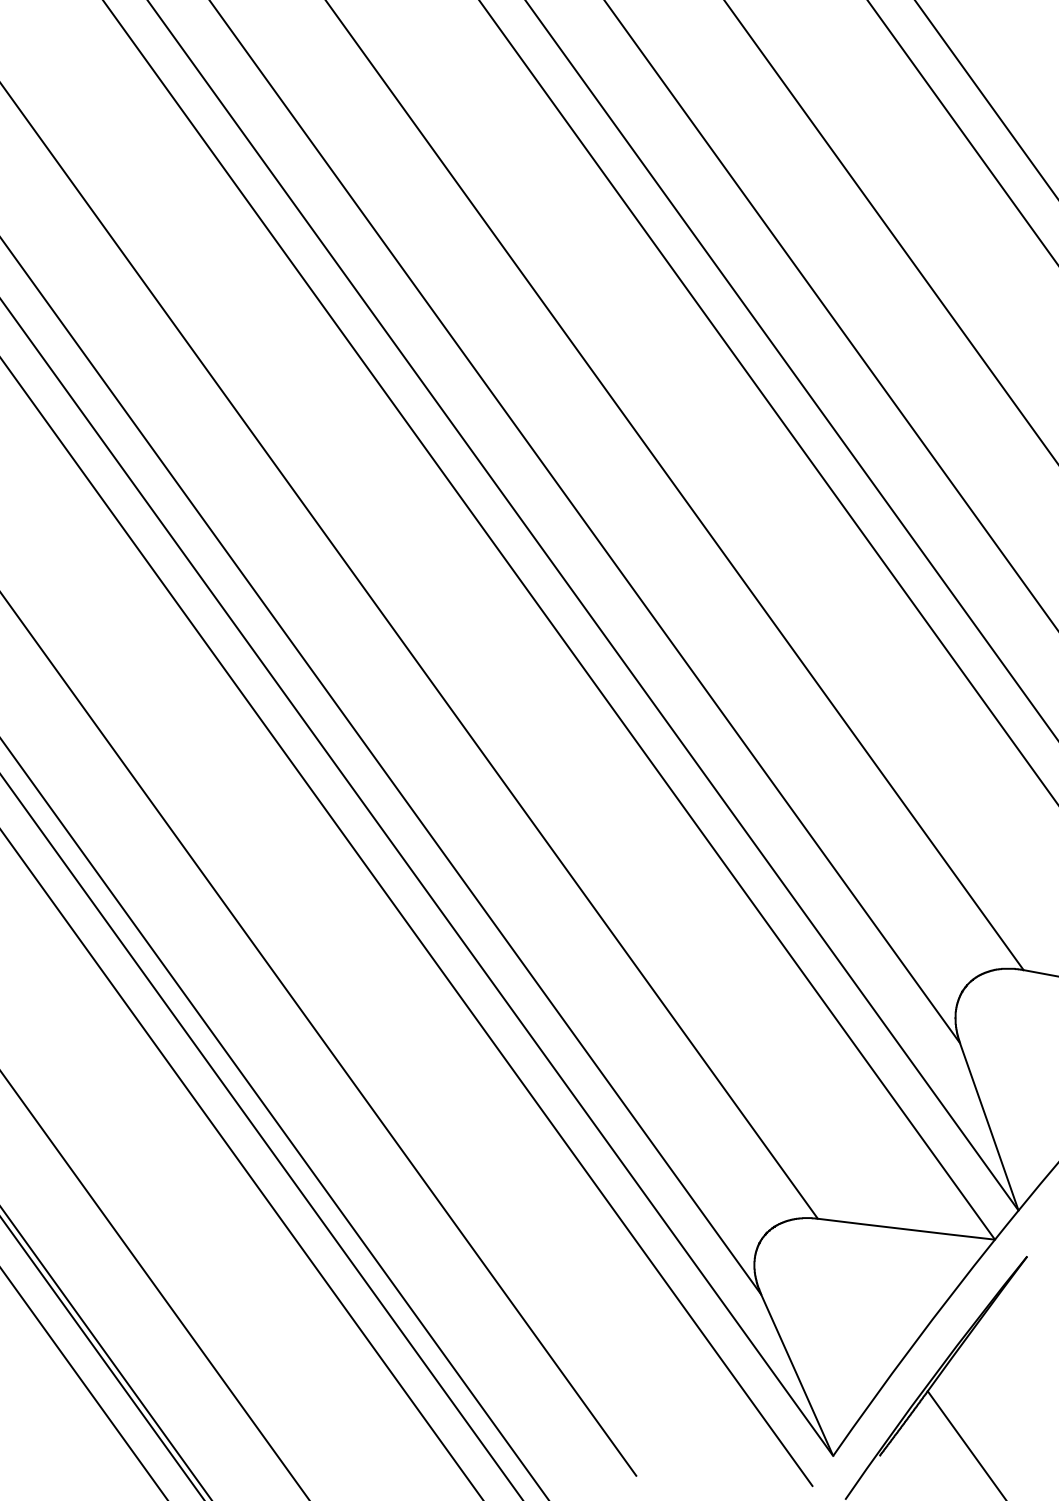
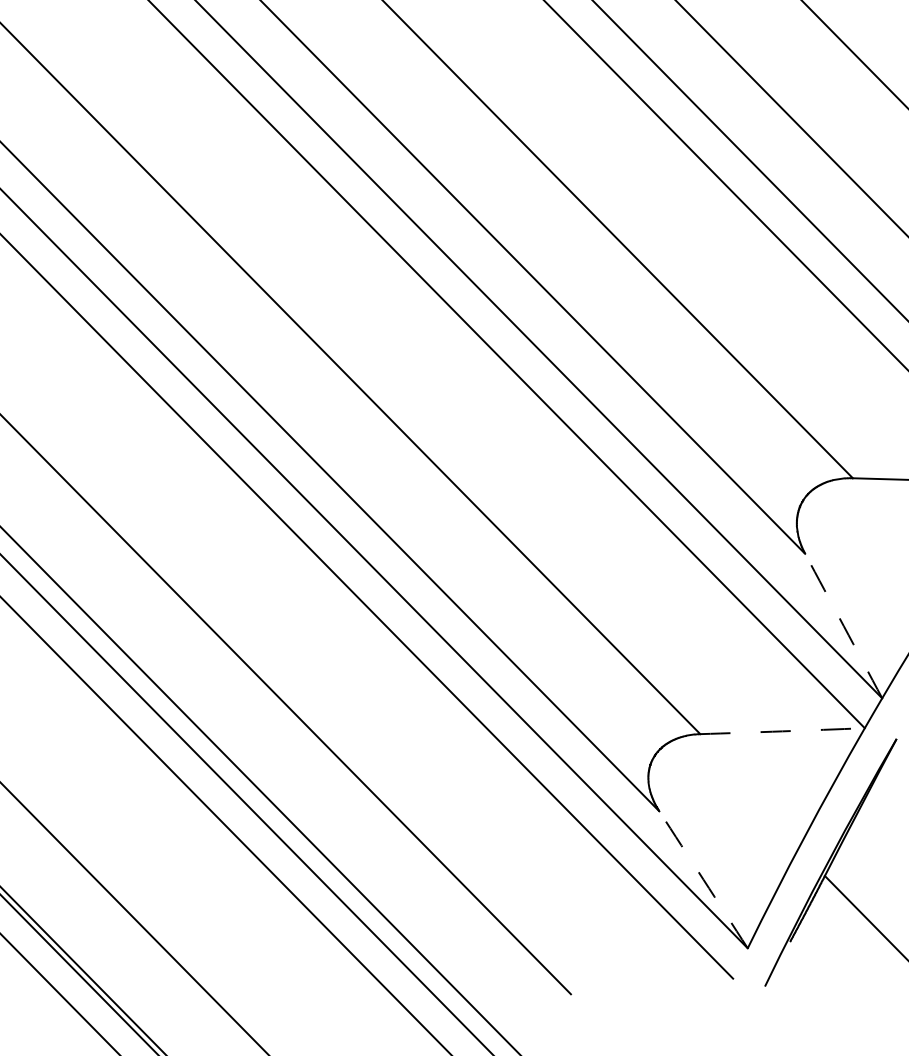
arc: (989, 1126) -> (843, 625), solid -> dashed
arc: (906, 1229) -> (782, 731), solid -> dashed
arc: (797, 1375) -> (703, 879), solid -> dashed

